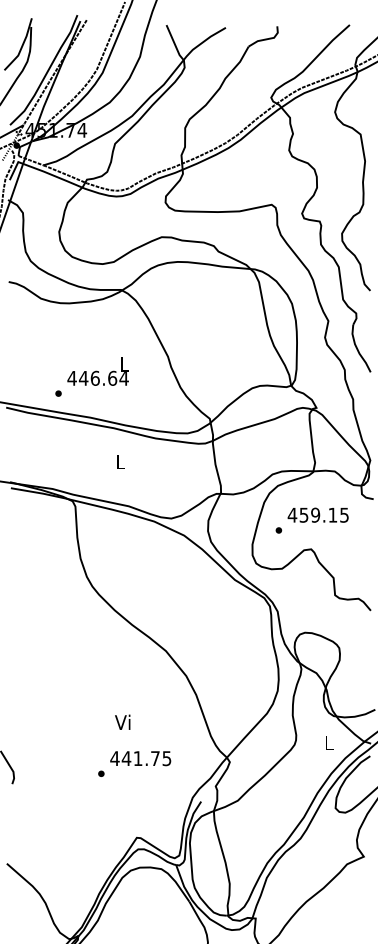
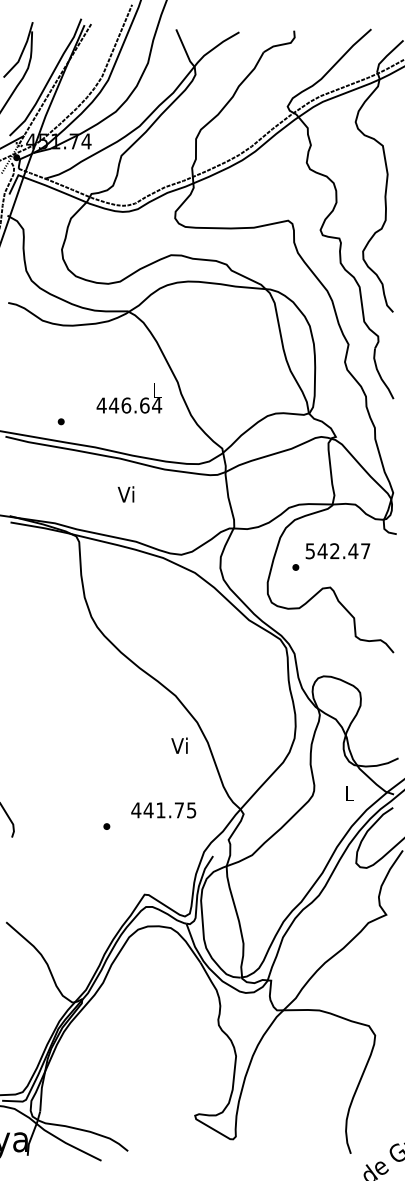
text: (98, 371) -> (129, 398), moved
text: (118, 461) -> (125, 494), L -> Vi
text: (318, 515) -> (337, 551), 459.15 -> 542.47
text: (122, 722) -> (179, 745), moved
text: (140, 758) -> (163, 810), moved

